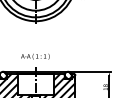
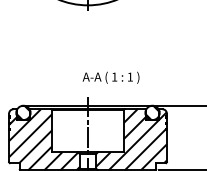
text: (35, 56) -> (111, 77), moved

